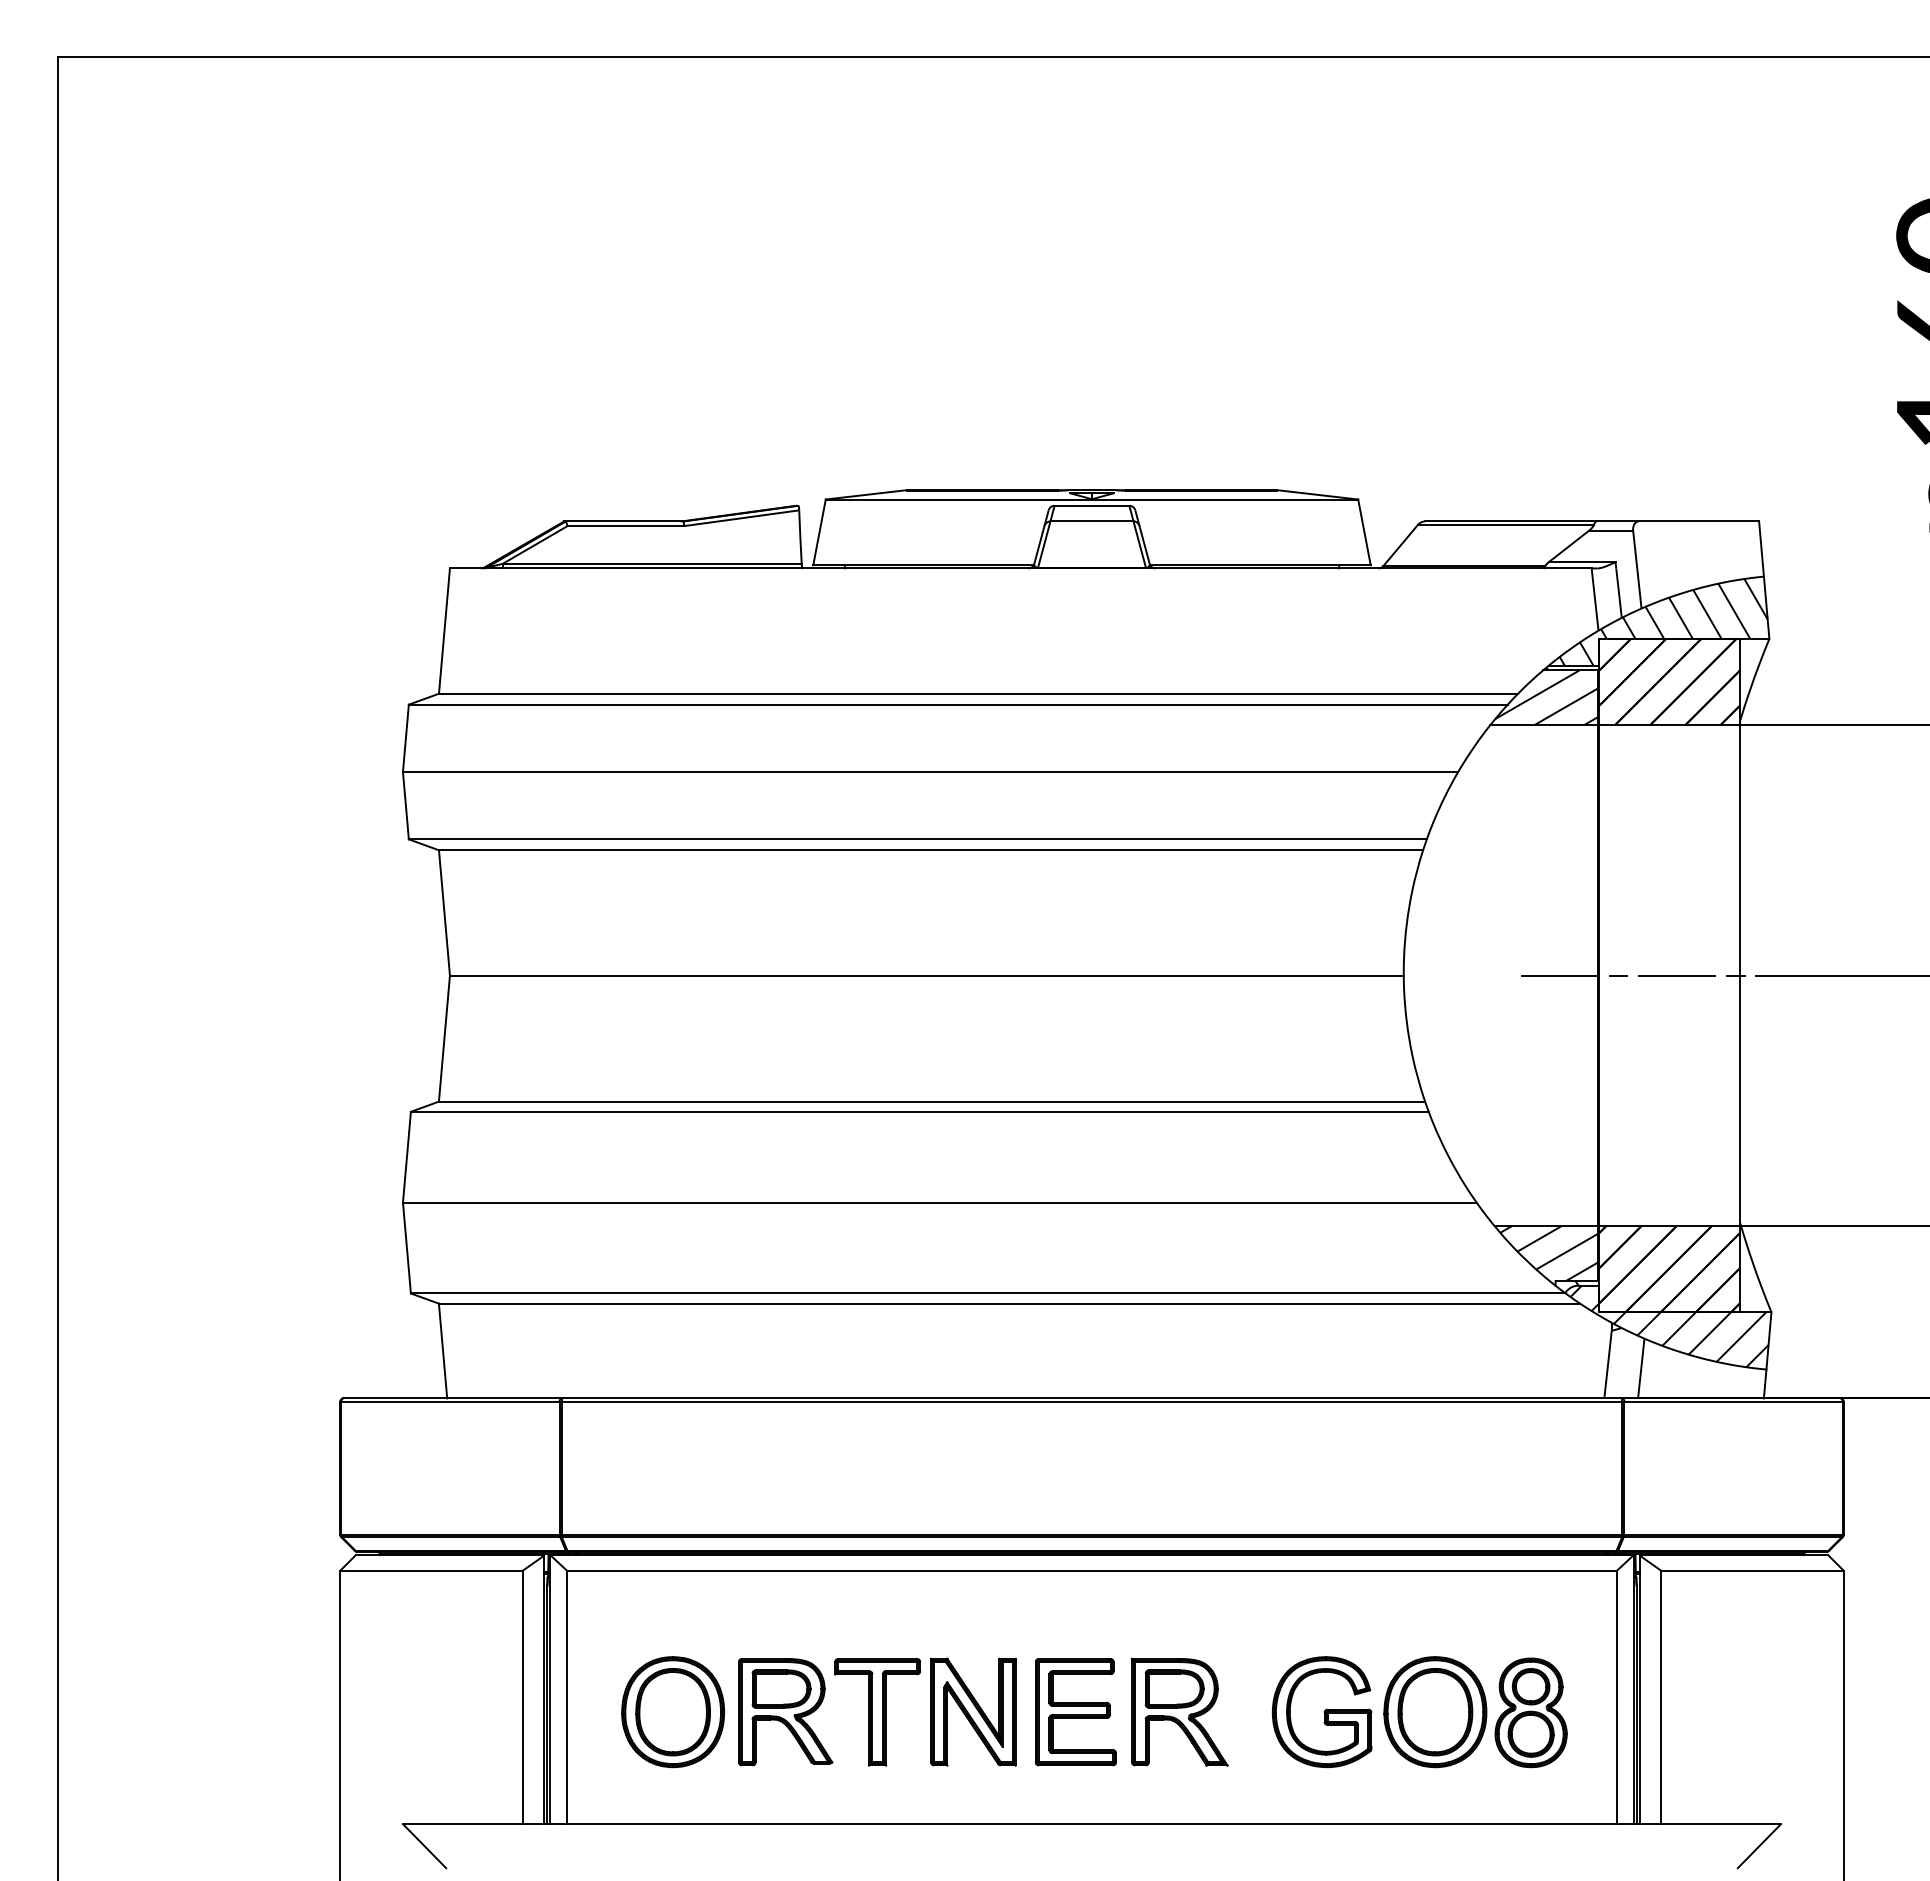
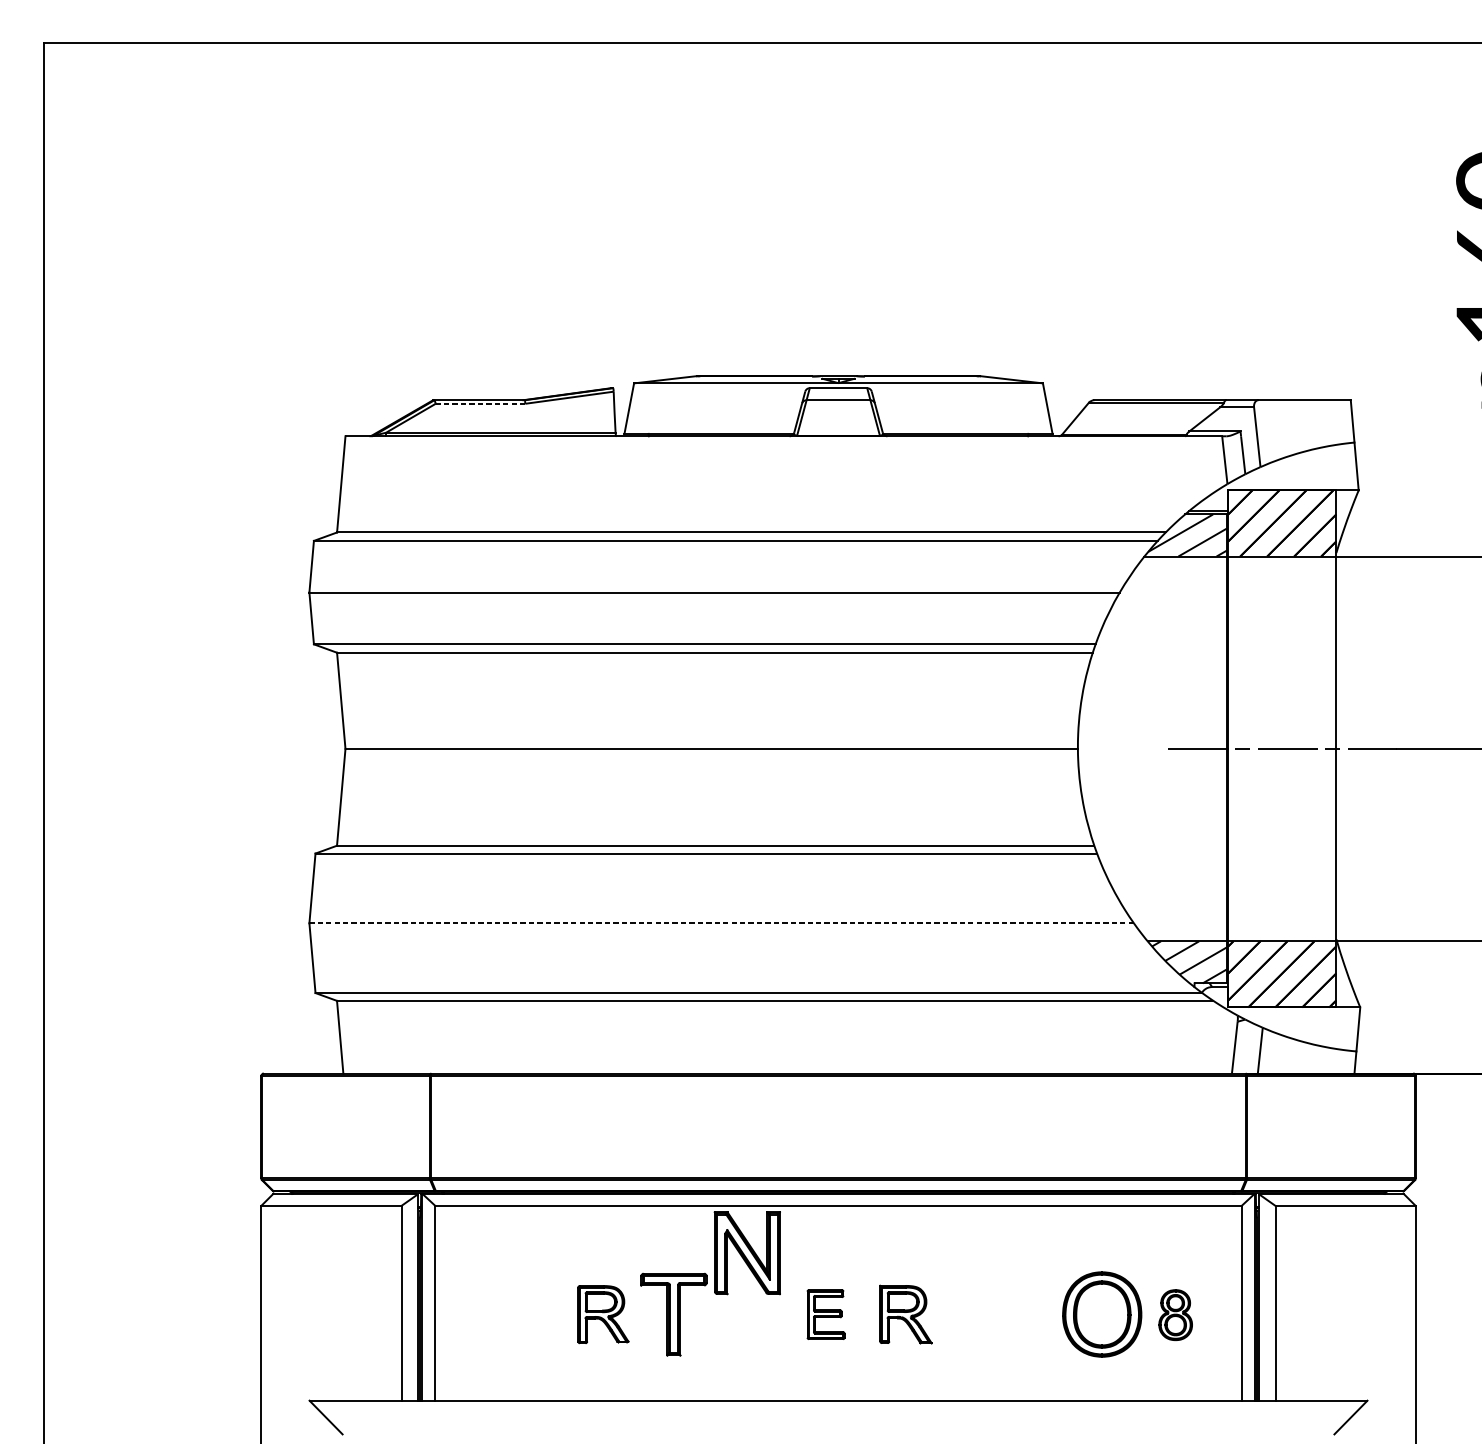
line: (625, 526) -> (480, 404), solid -> dashed
hatch: (1663, 622) -> (1277, 477), removed
line: (939, 1202) -> (721, 923), solid -> dashed
hatch: (1669, 1326) -> (1281, 1018), removed
part: (973, 1711) -> (747, 1252), moved
part: (1179, 1711) -> (905, 1314), size x0.7
part: (672, 1712) -> (516, 1314), removed
part: (785, 1712) -> (603, 1314), size x0.7
part: (1075, 1712) -> (825, 1314), size x0.6
part: (1321, 1712) -> (1014, 1314), removed
part: (1530, 1712) -> (1175, 1314), size x0.6

